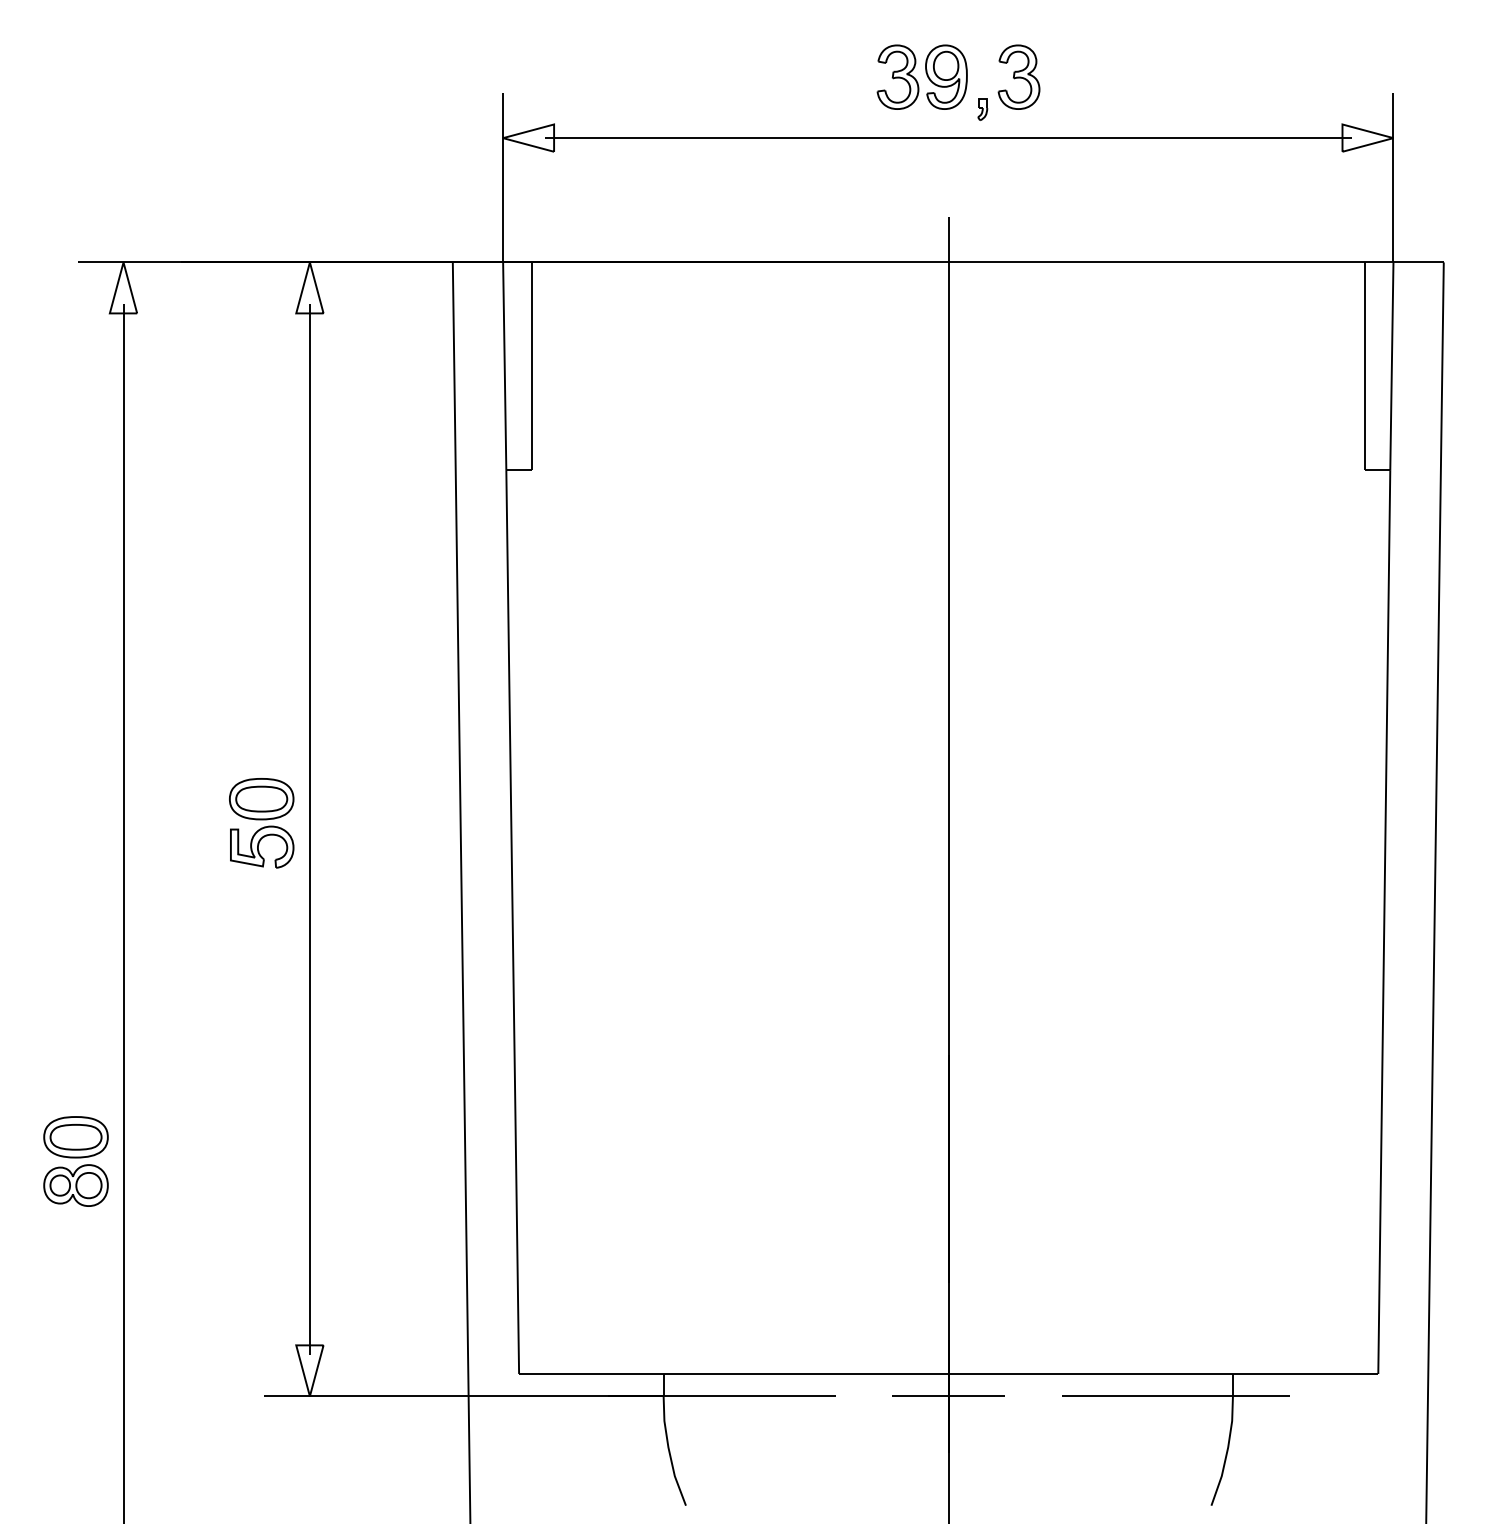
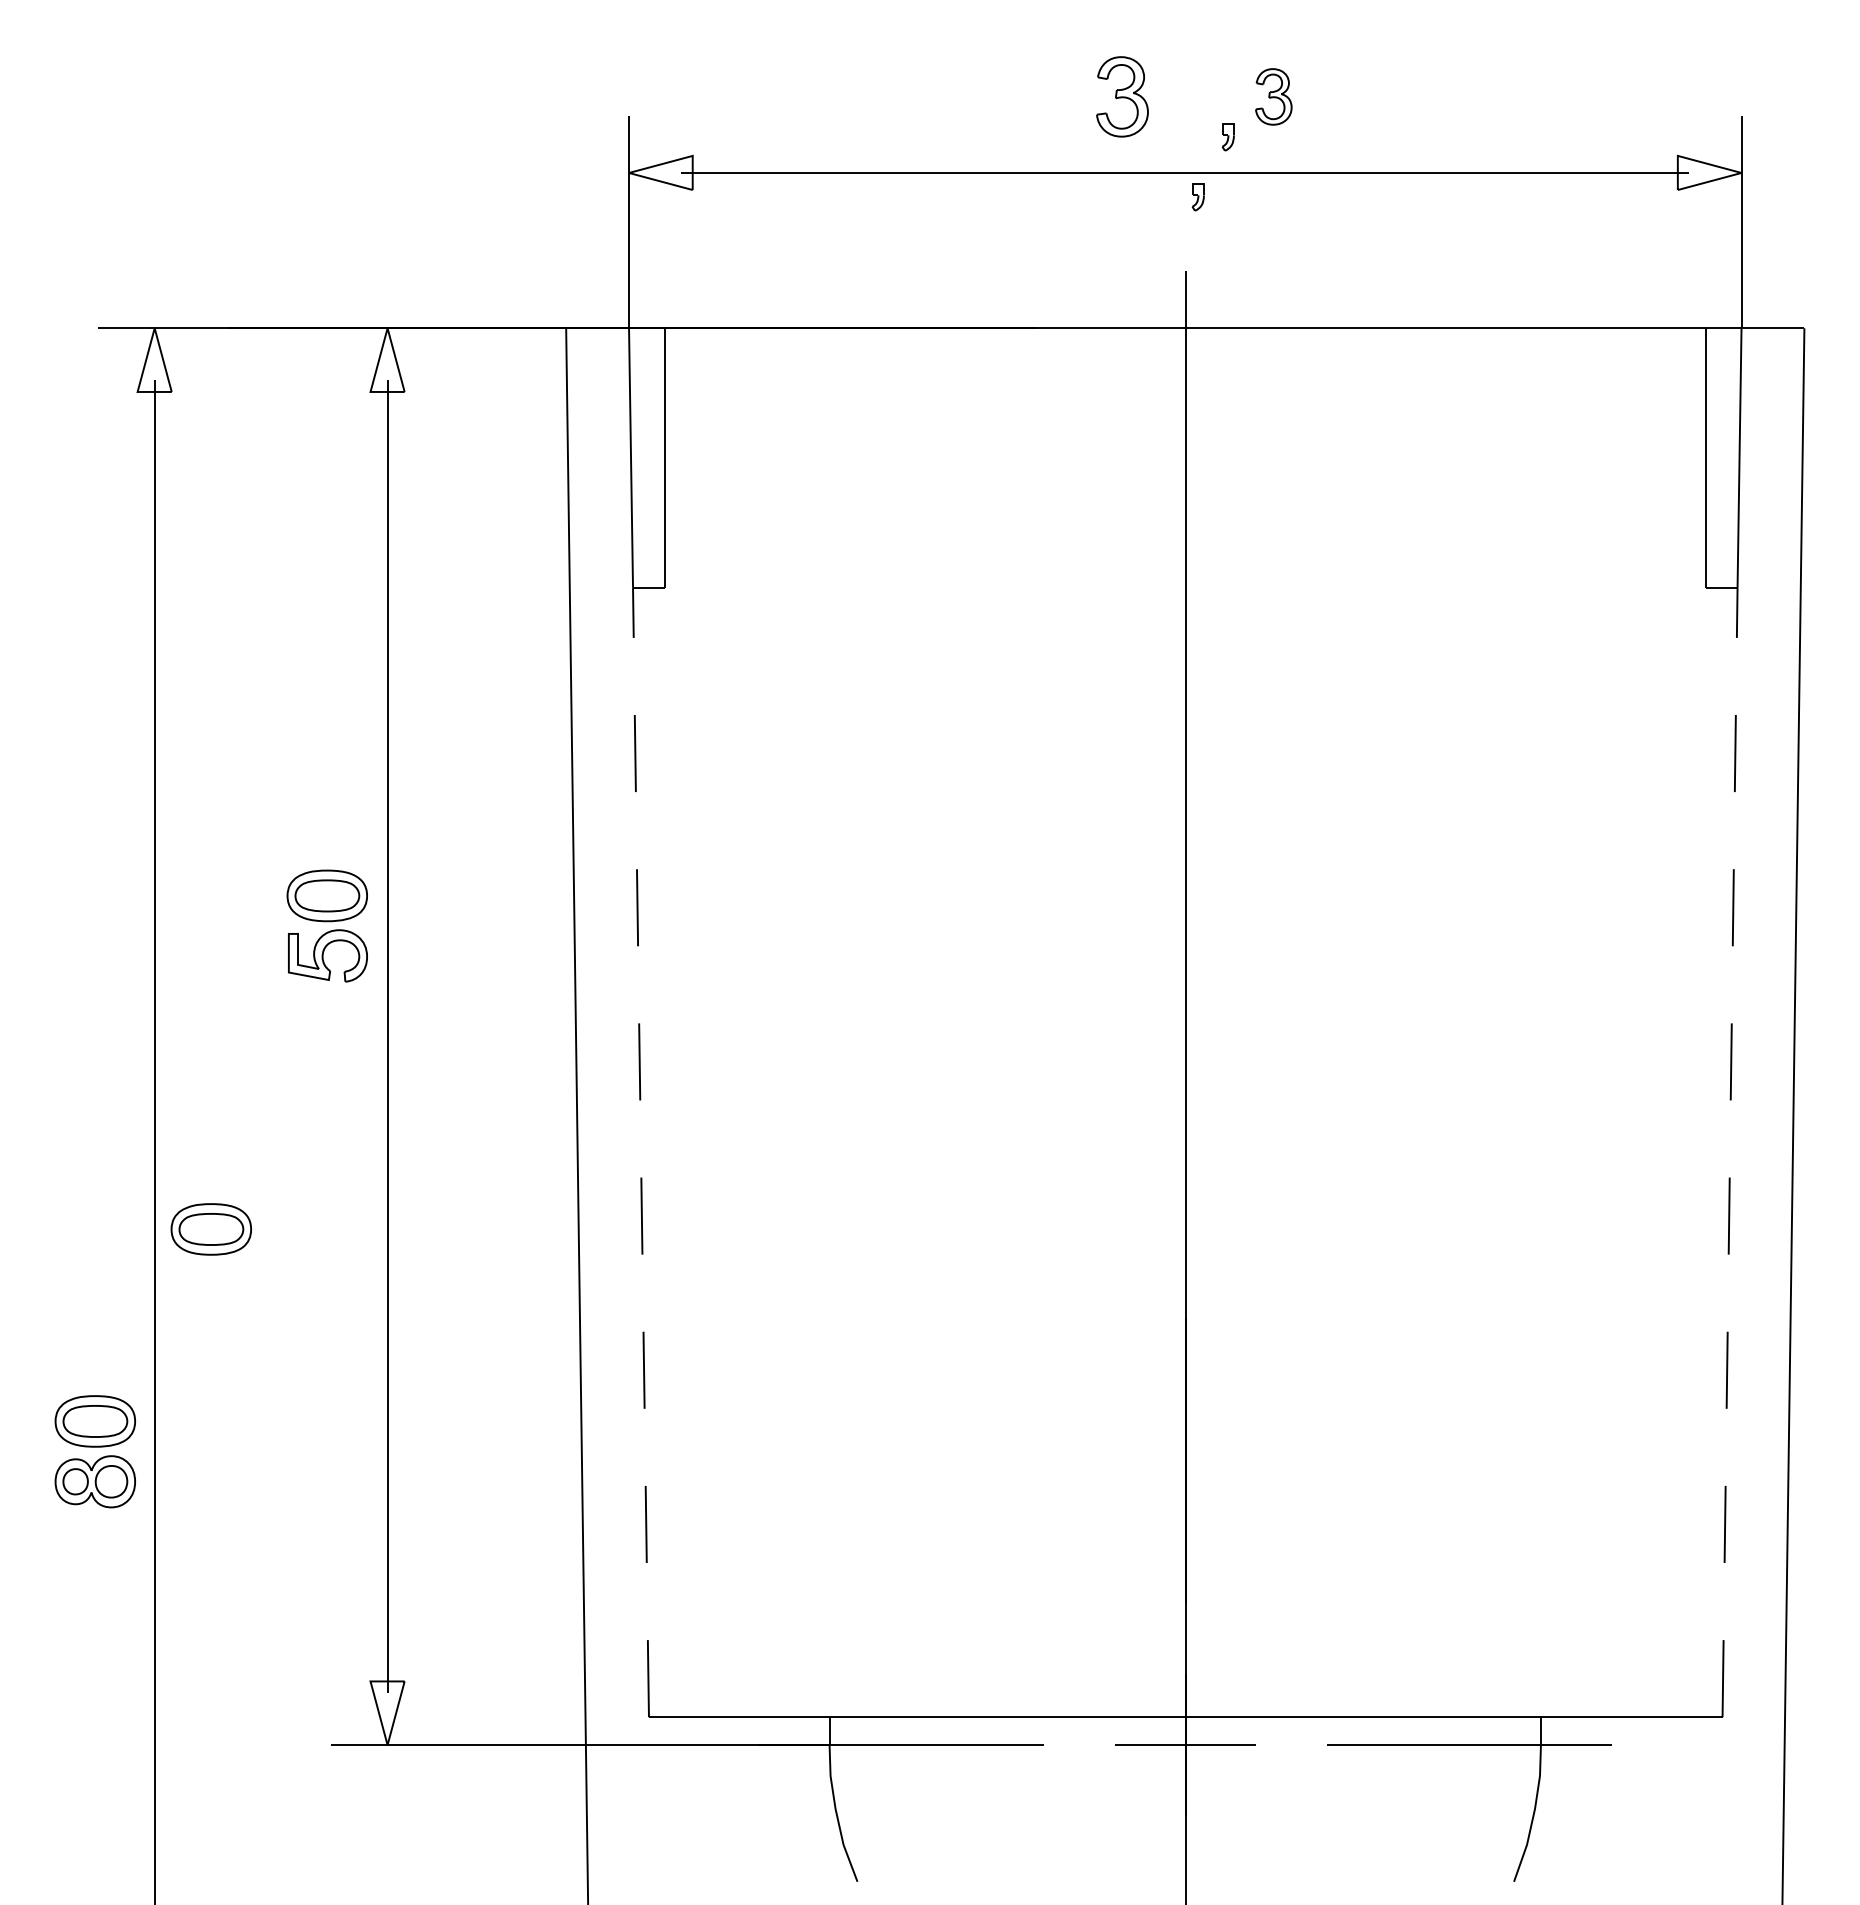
part: (946, 76) -> (1182, 96), removed
part: (1018, 76) -> (1273, 96), size x0.7
part: (958, 157) -> (1197, 197), added
part: (261, 822) -> (326, 925), moved
line: (512, 922) -> (640, 1152), solid -> dashed
line: (1384, 922) -> (1730, 1152), solid -> dashed
part: (168, 983) -> (210, 1229), added

